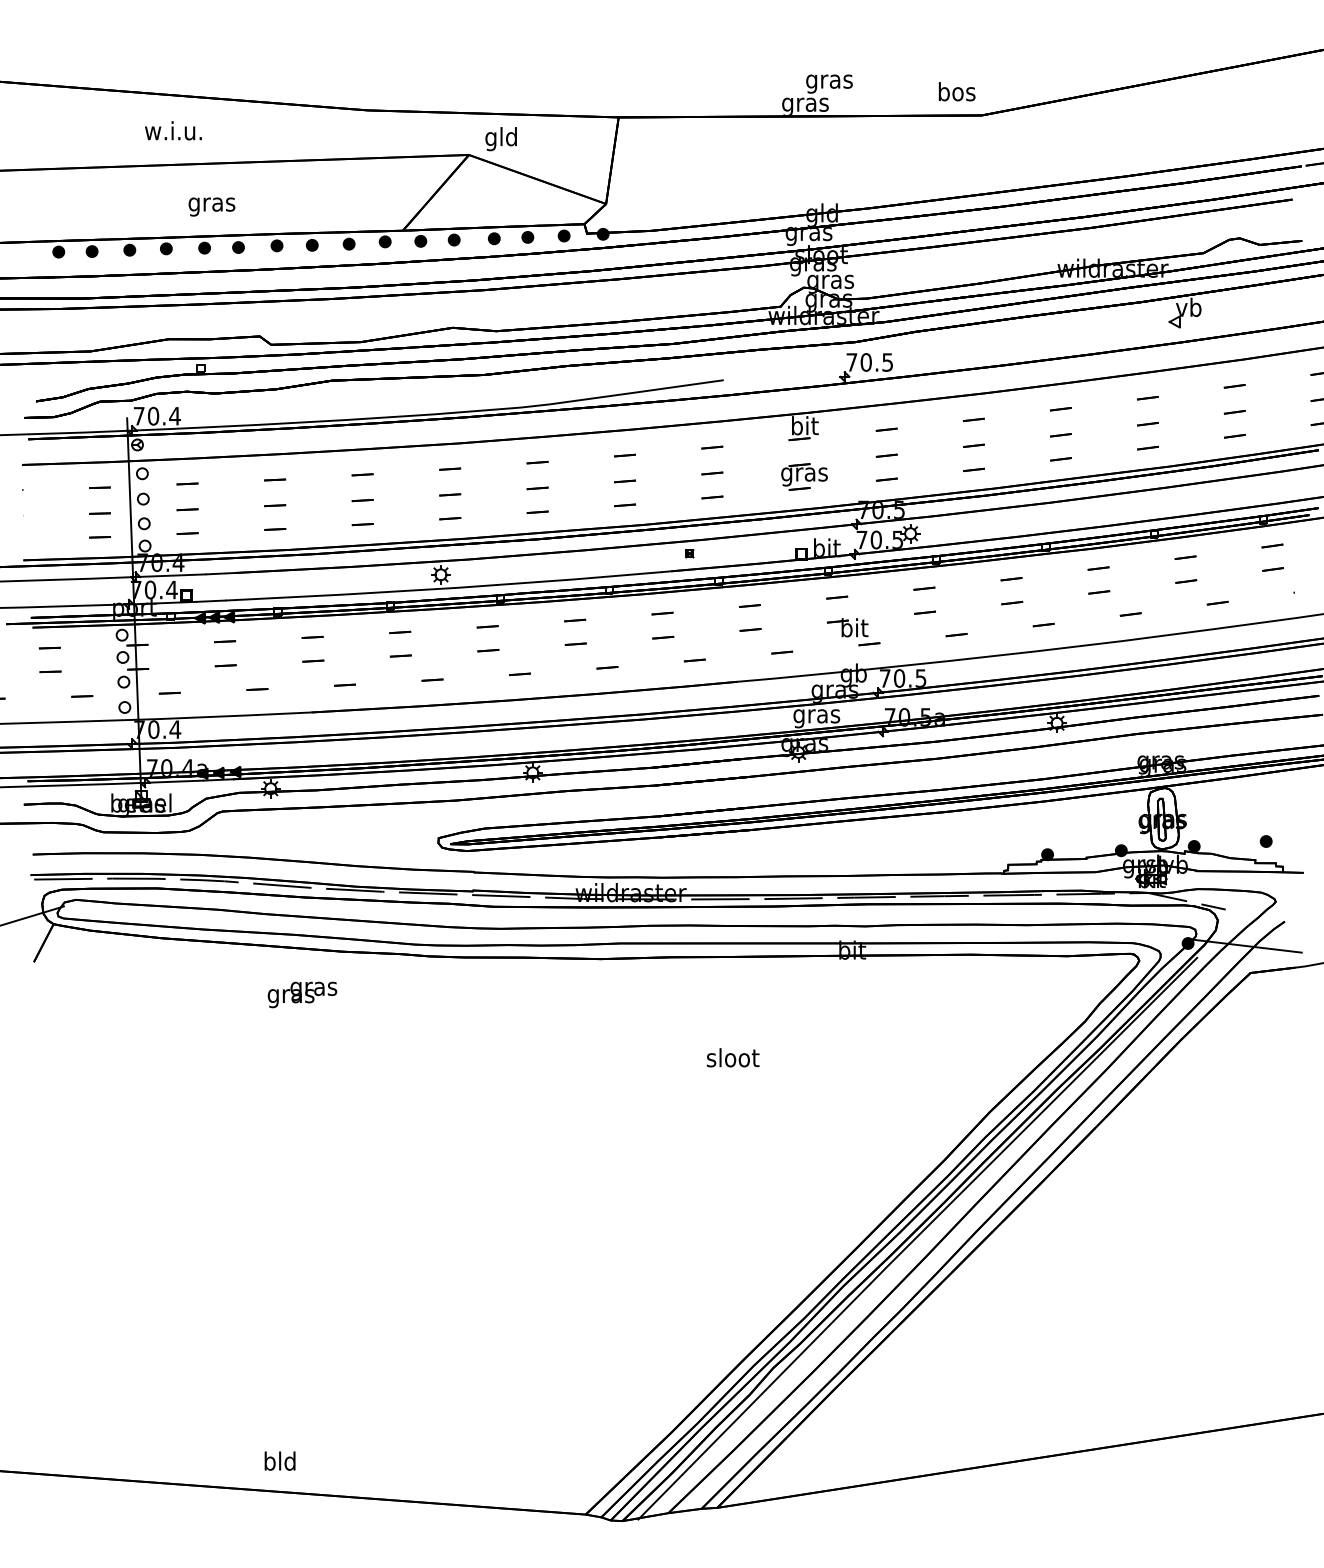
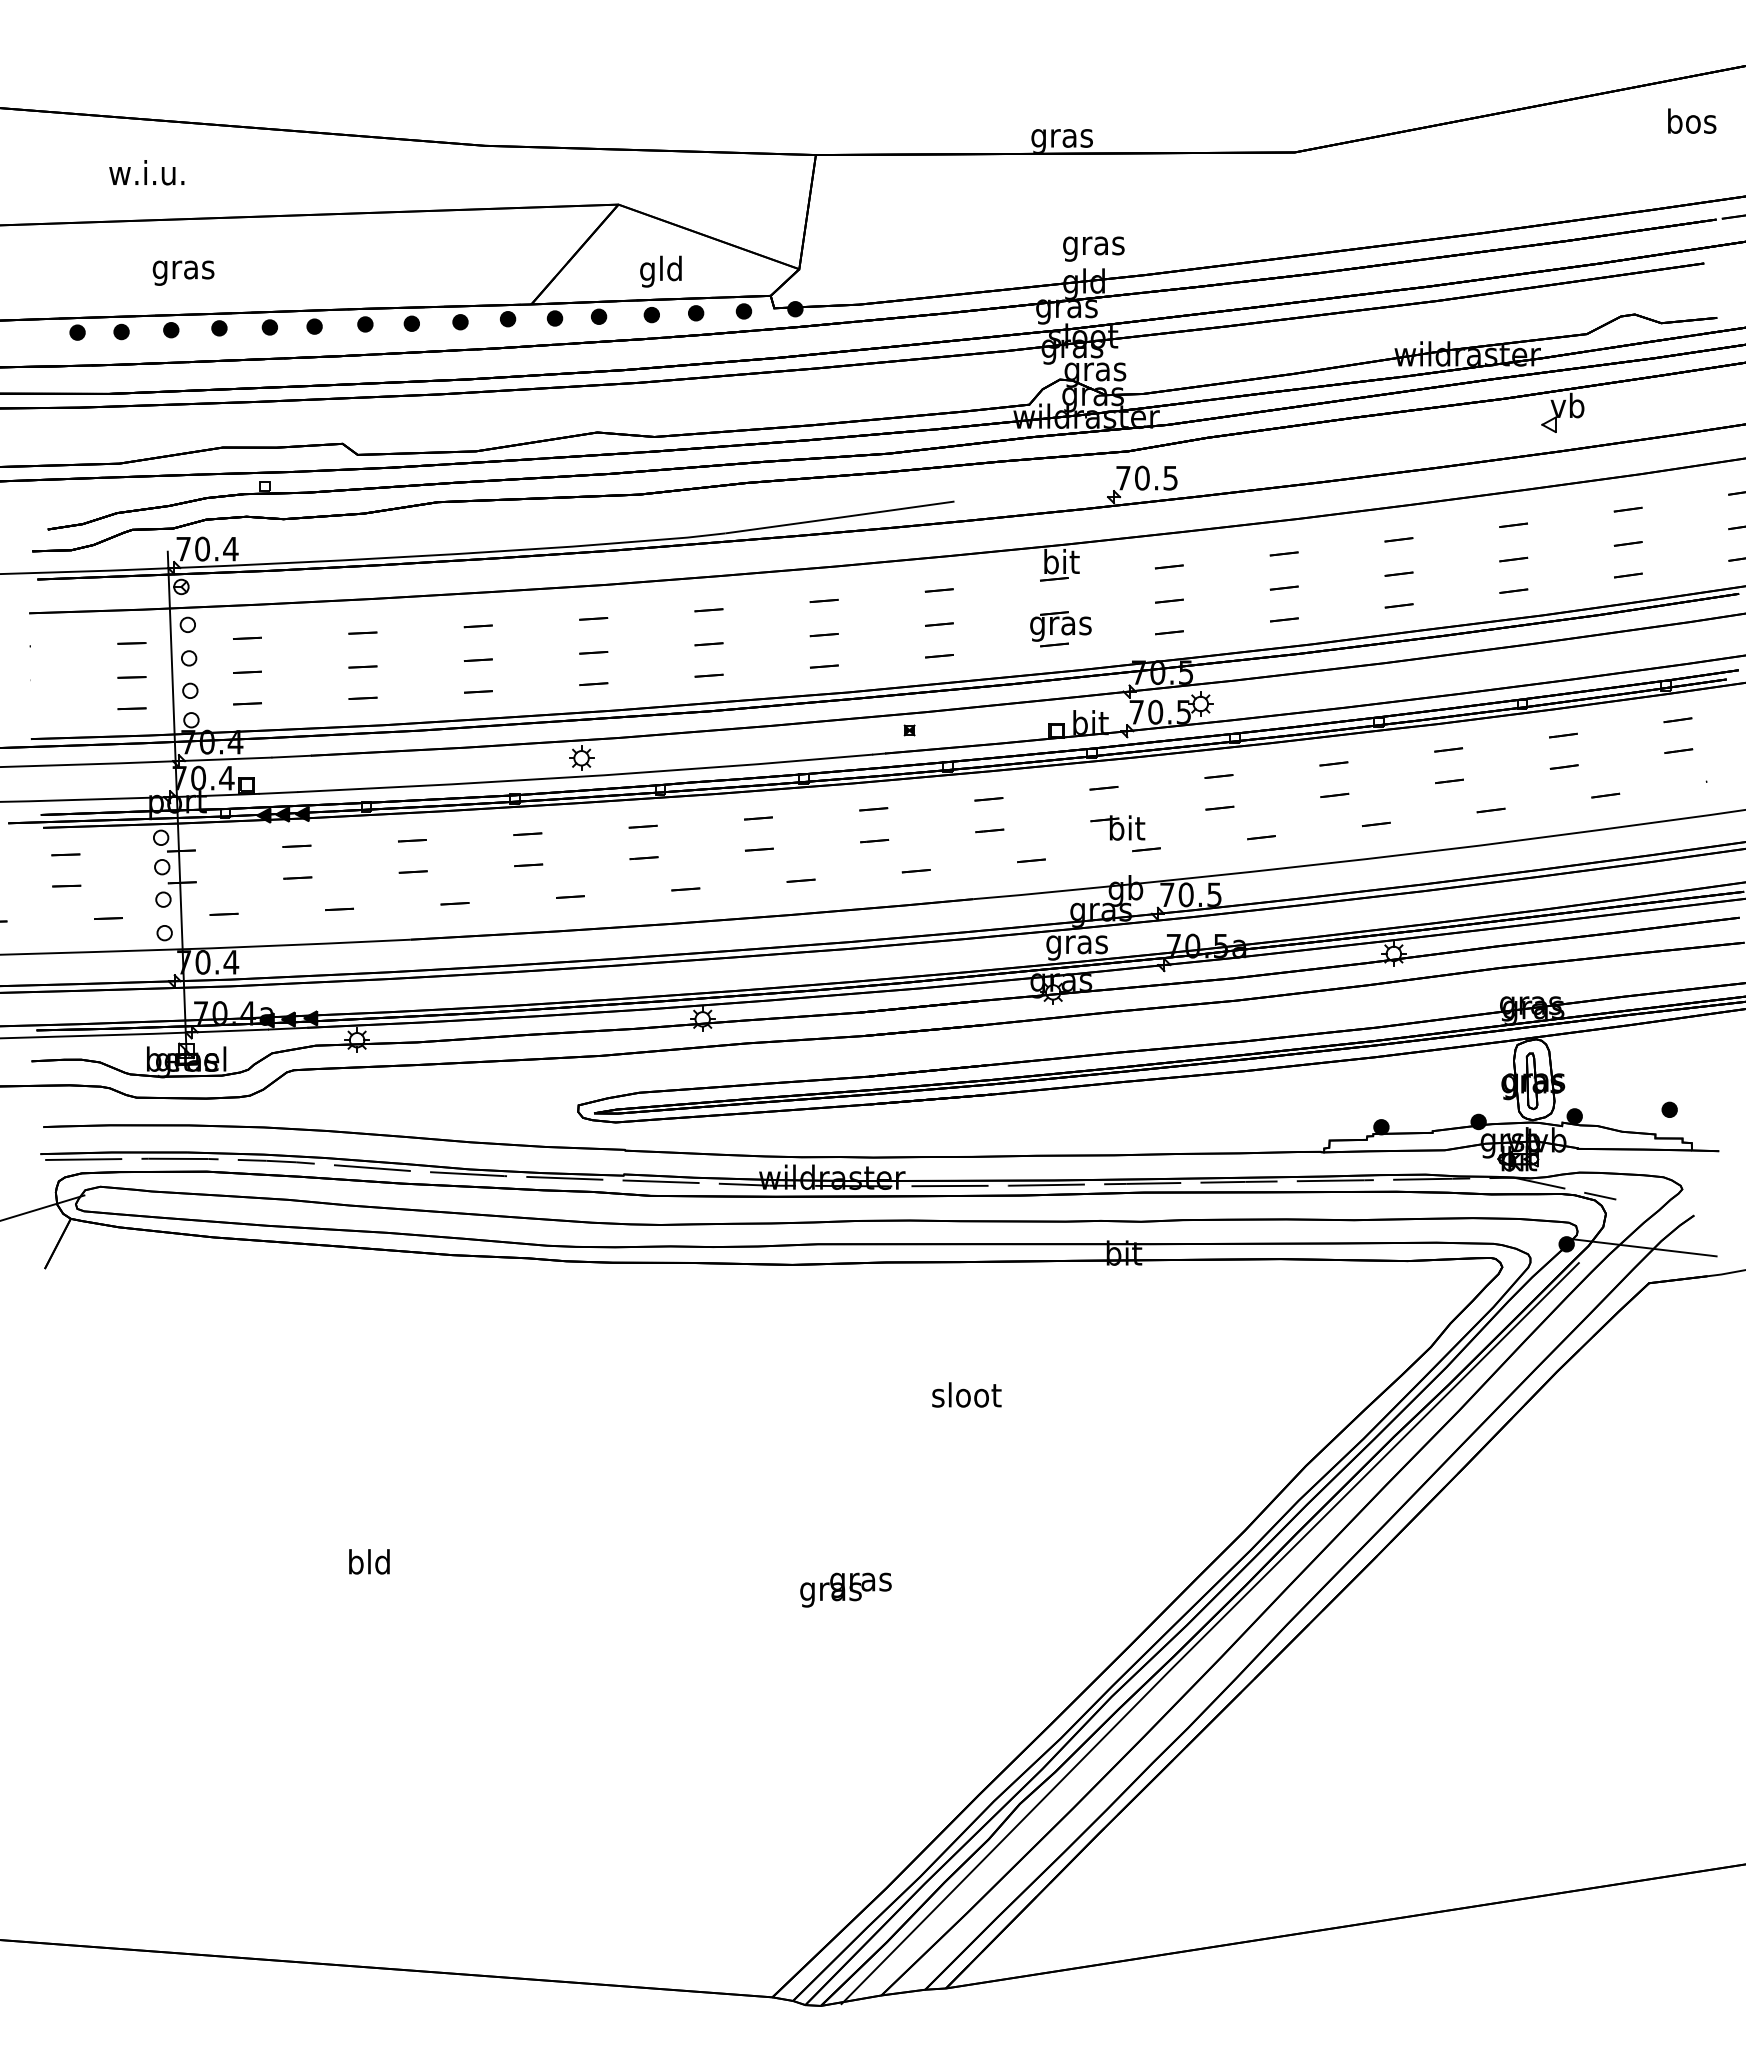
text: (829, 83) -> (1093, 248), moved
text: (957, 91) -> (1692, 120), moved
text: (173, 130) -> (146, 172), moved
text: (500, 138) -> (660, 271), moved
text: (211, 206) -> (183, 272), moved
text: (302, 994) -> (845, 1589), moved
text: (280, 1460) -> (369, 1561), moved

